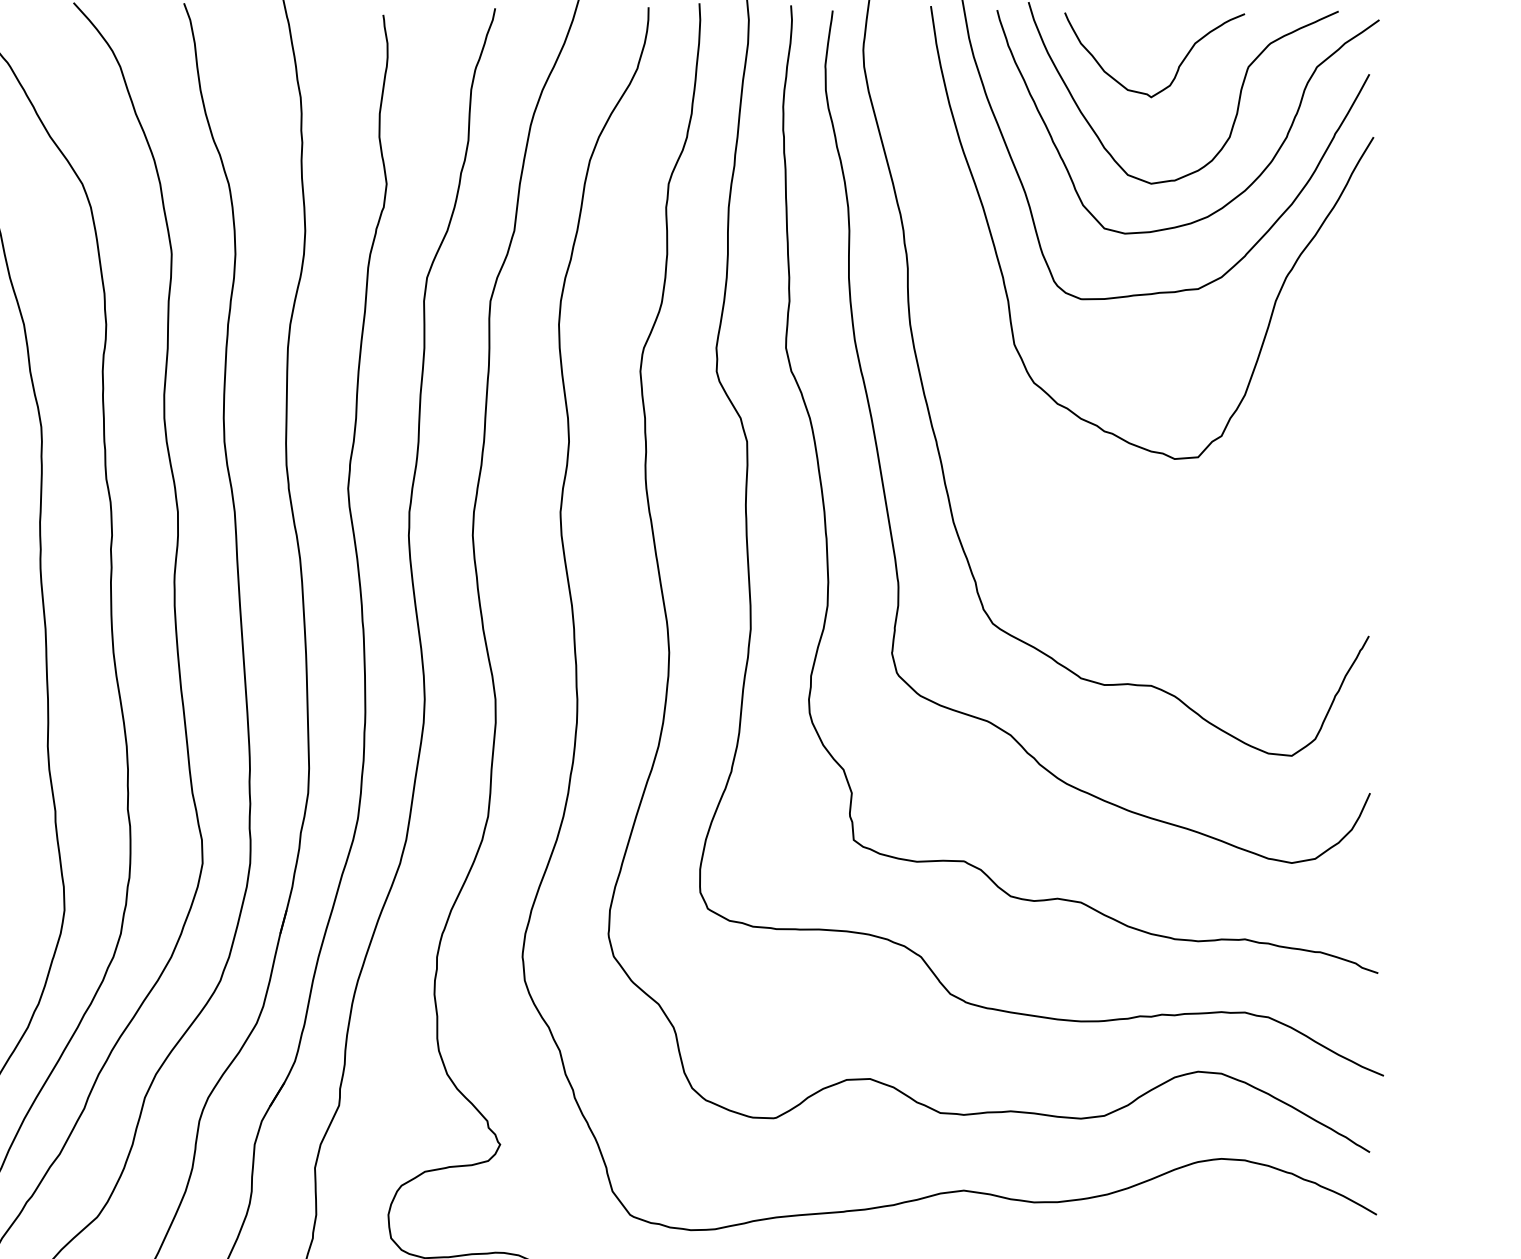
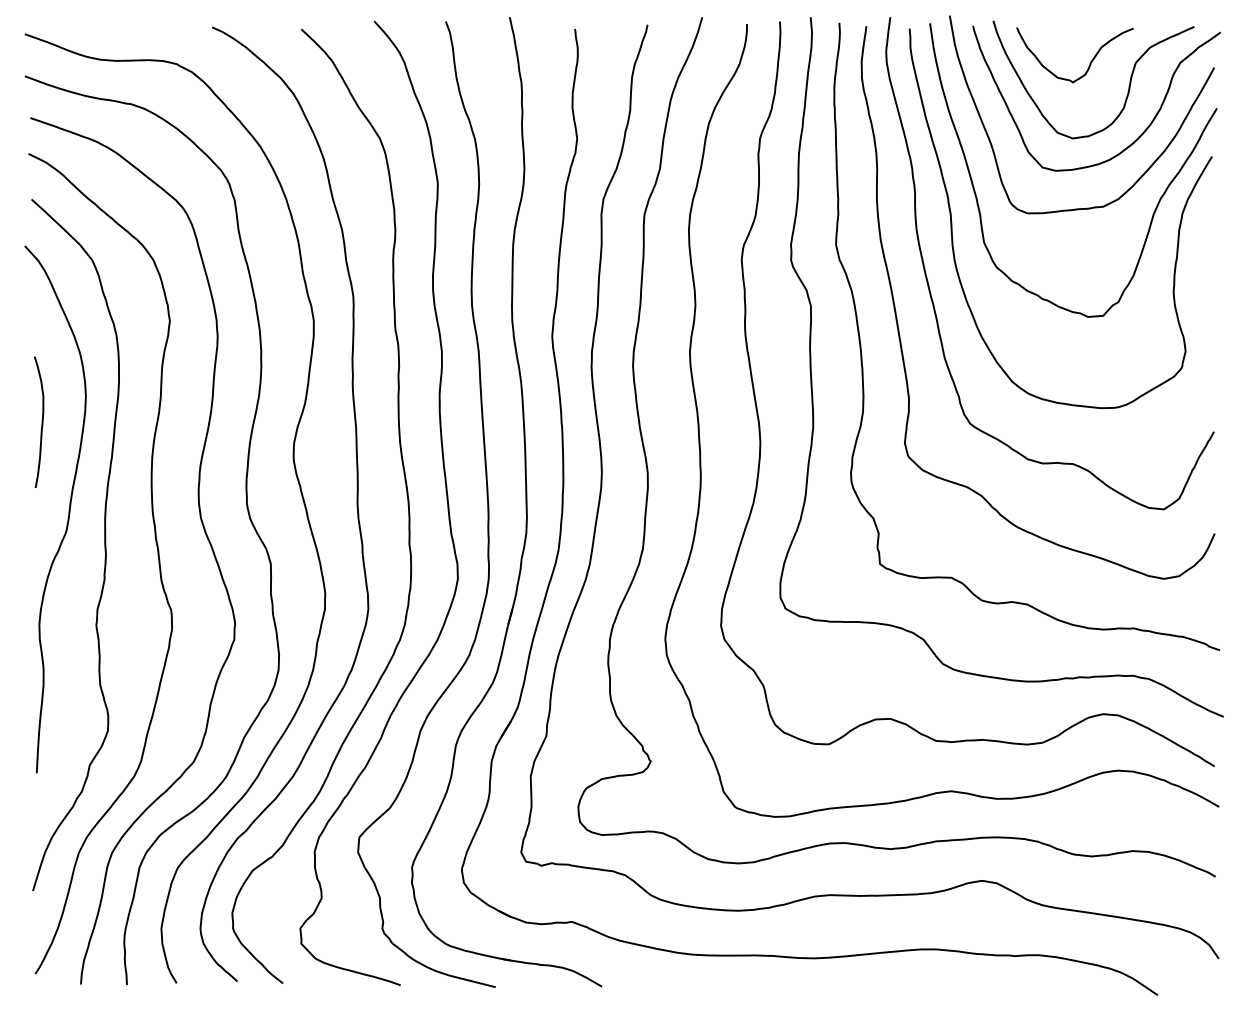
curve: (965, 311) -> (952, 221), added

